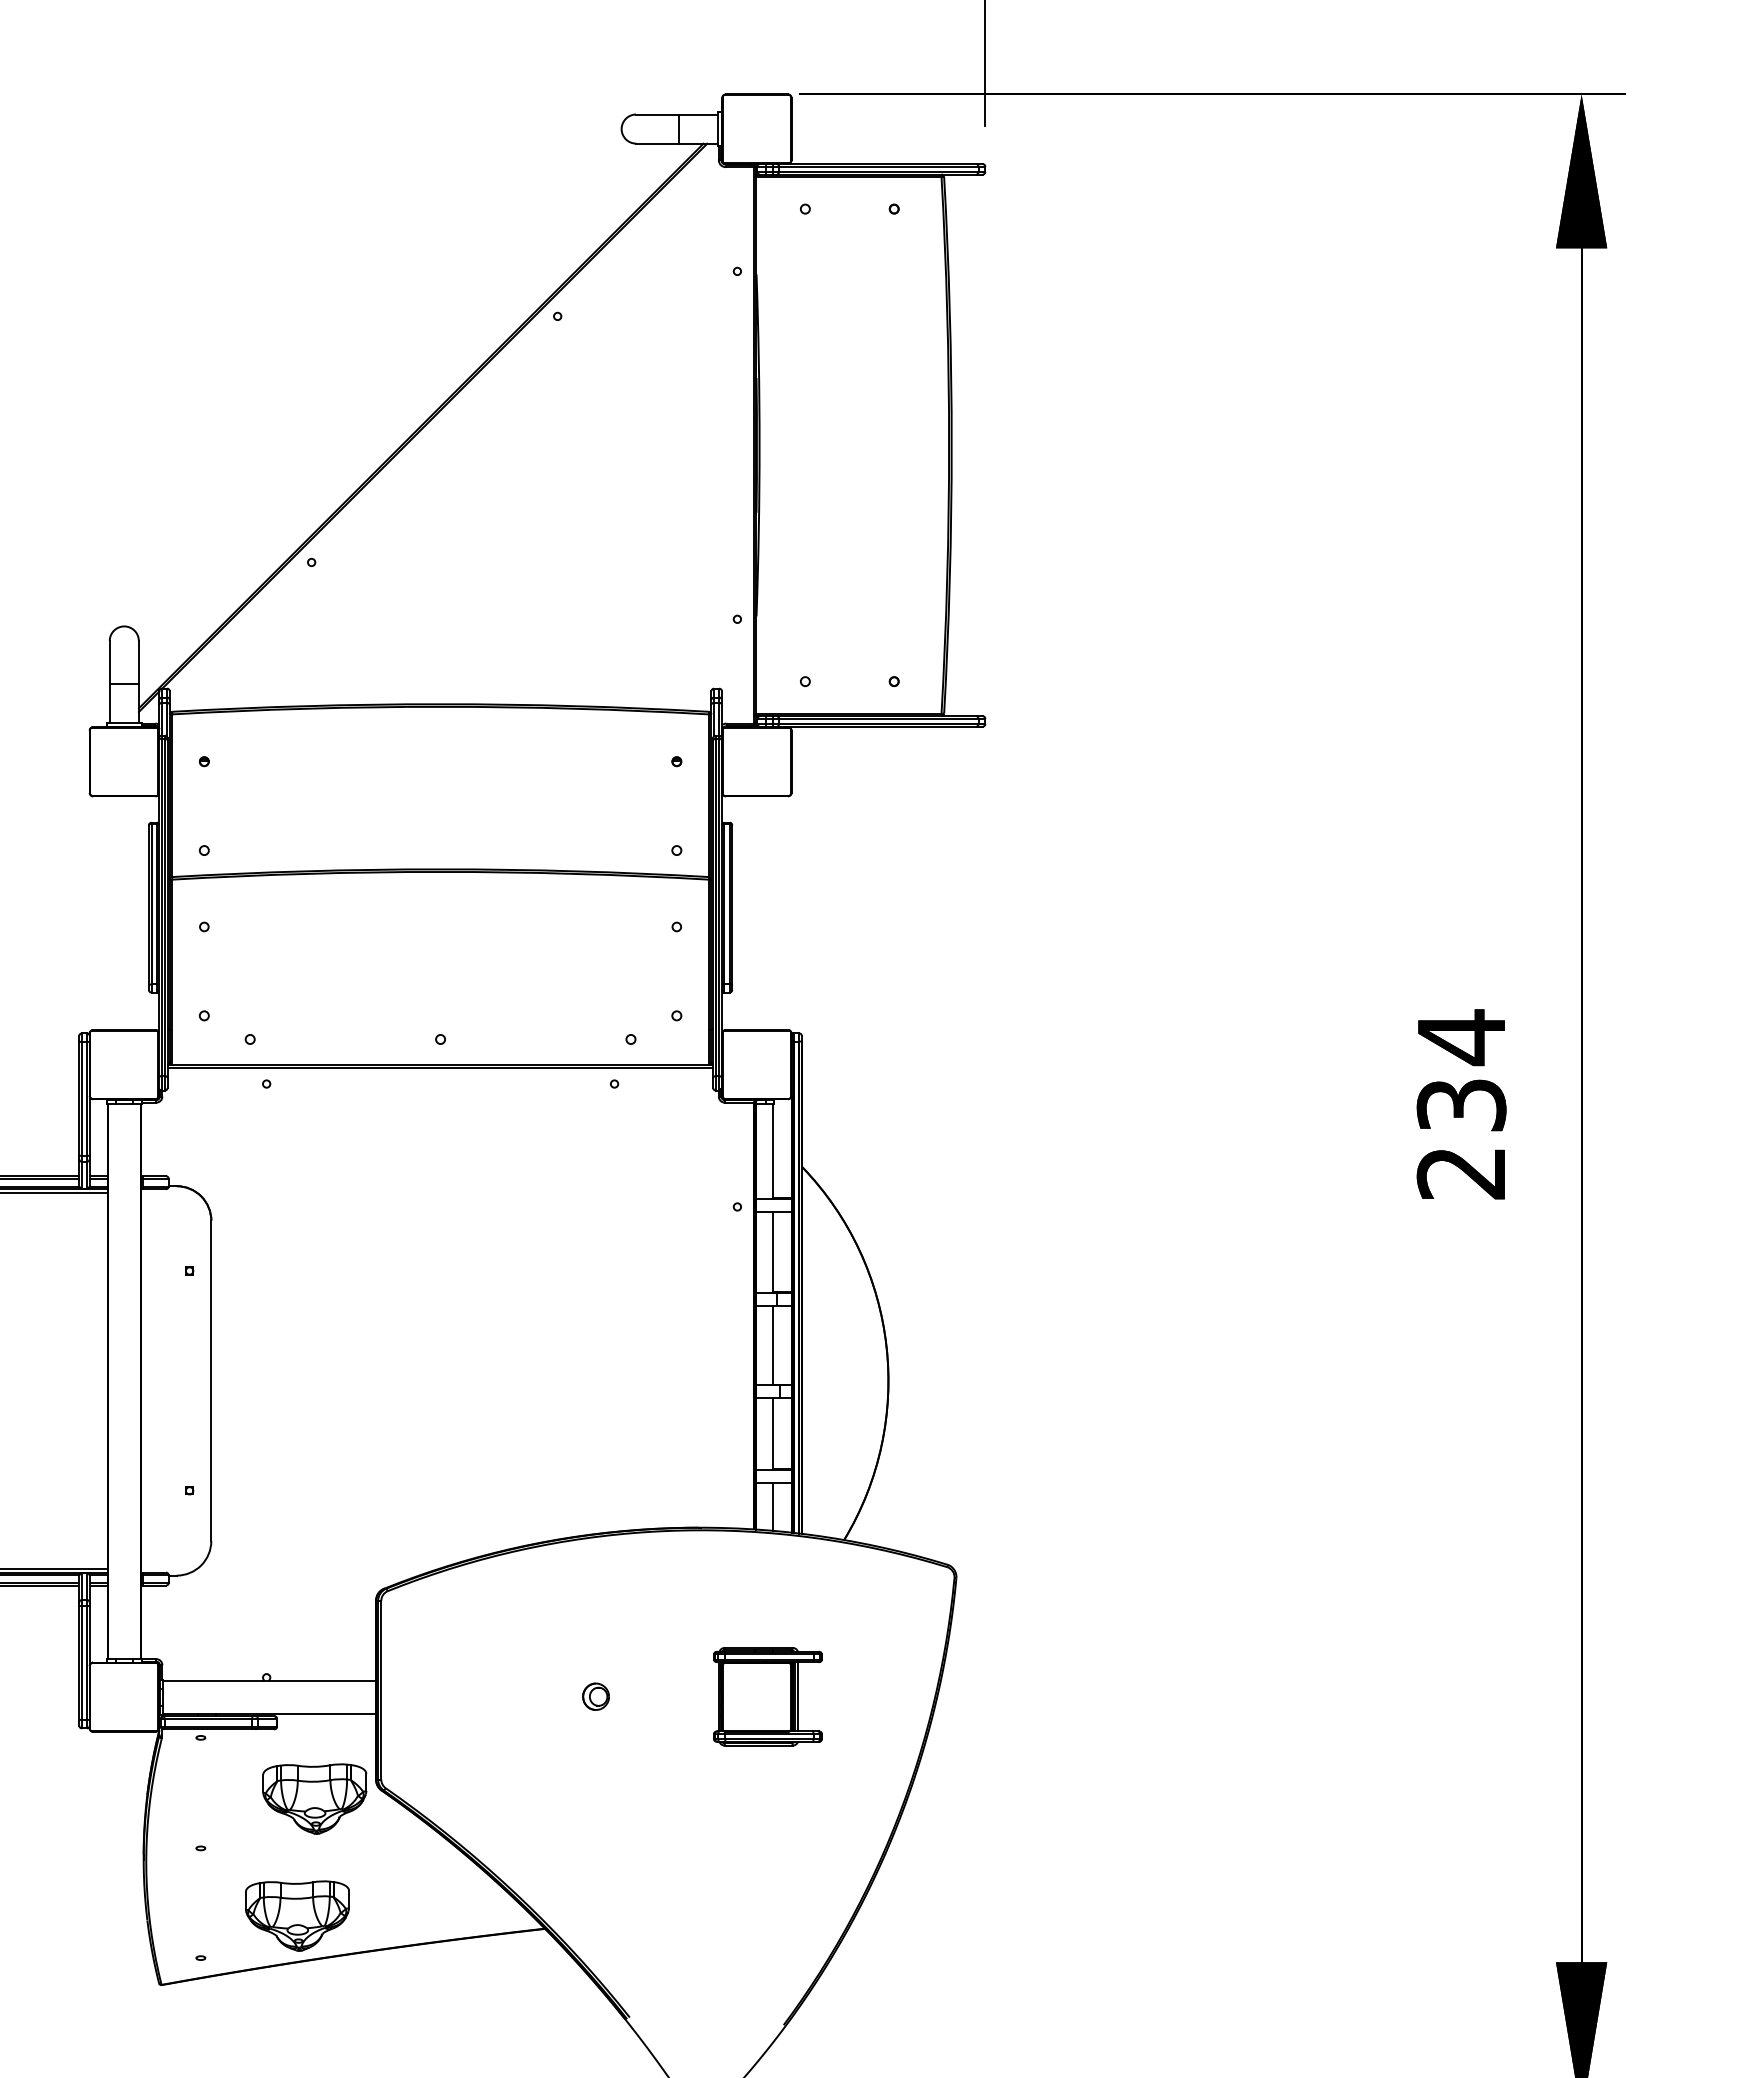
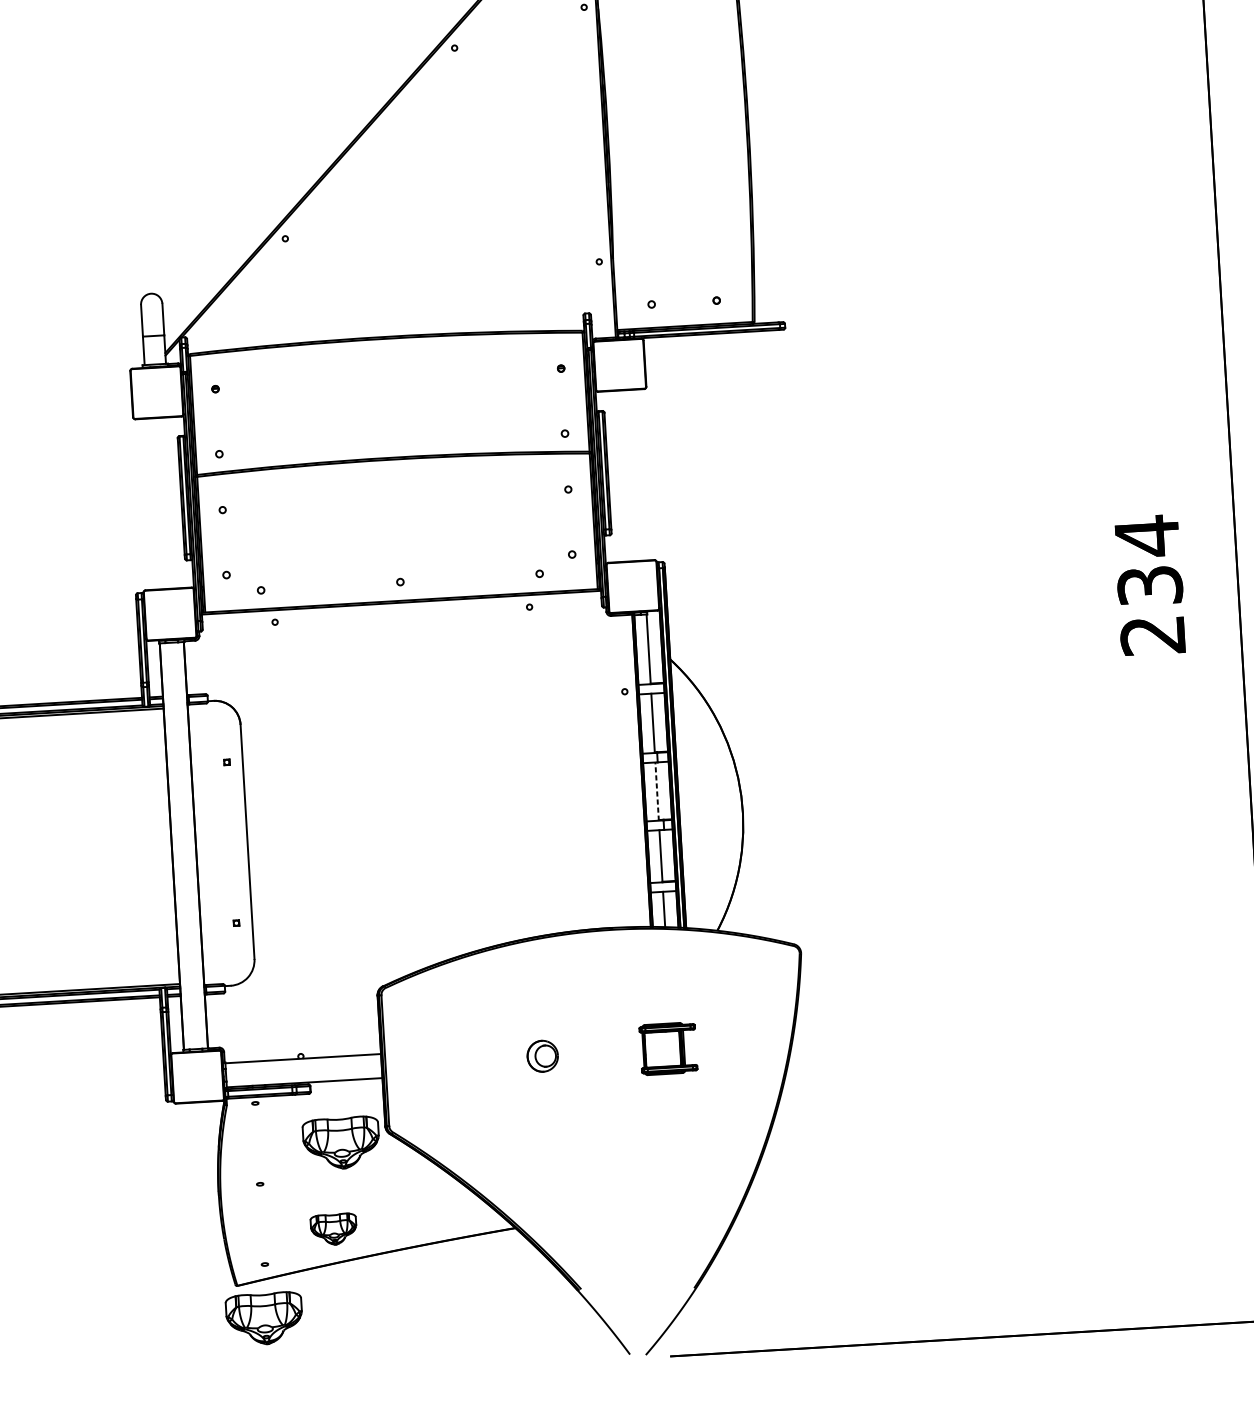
line: (773, 1345) -> (657, 791), solid -> dashed
part: (595, 1696) -> (542, 1056), size x1.6
part: (767, 1696) -> (668, 1048), size x0.7
part: (297, 1915) -> (333, 1229), size x0.6
part: (195, 2031) -> (264, 1318), added

